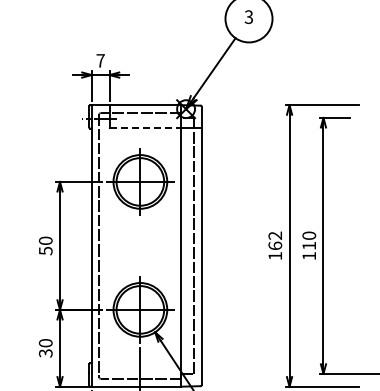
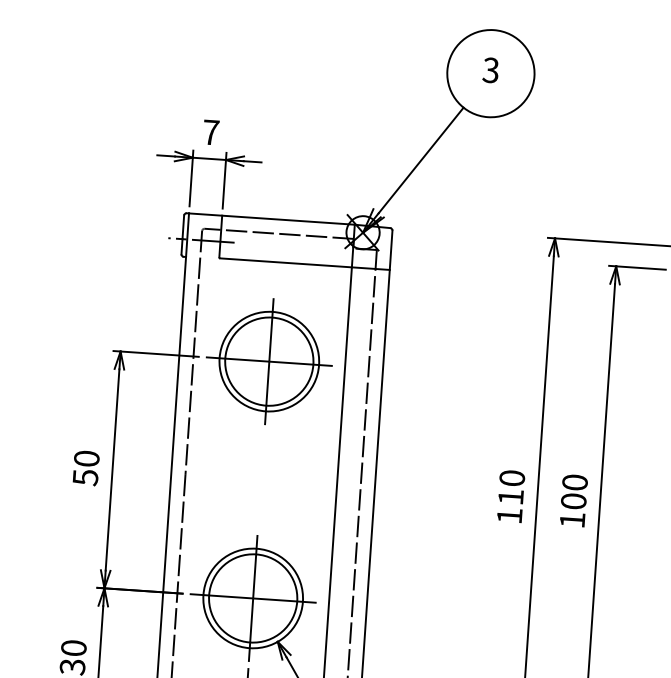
line: (145, 128) -> (285, 263), dashed -> solid
text: (275, 240) -> (511, 487), 162 -> 110
text: (309, 245) -> (574, 500), 110 -> 100

